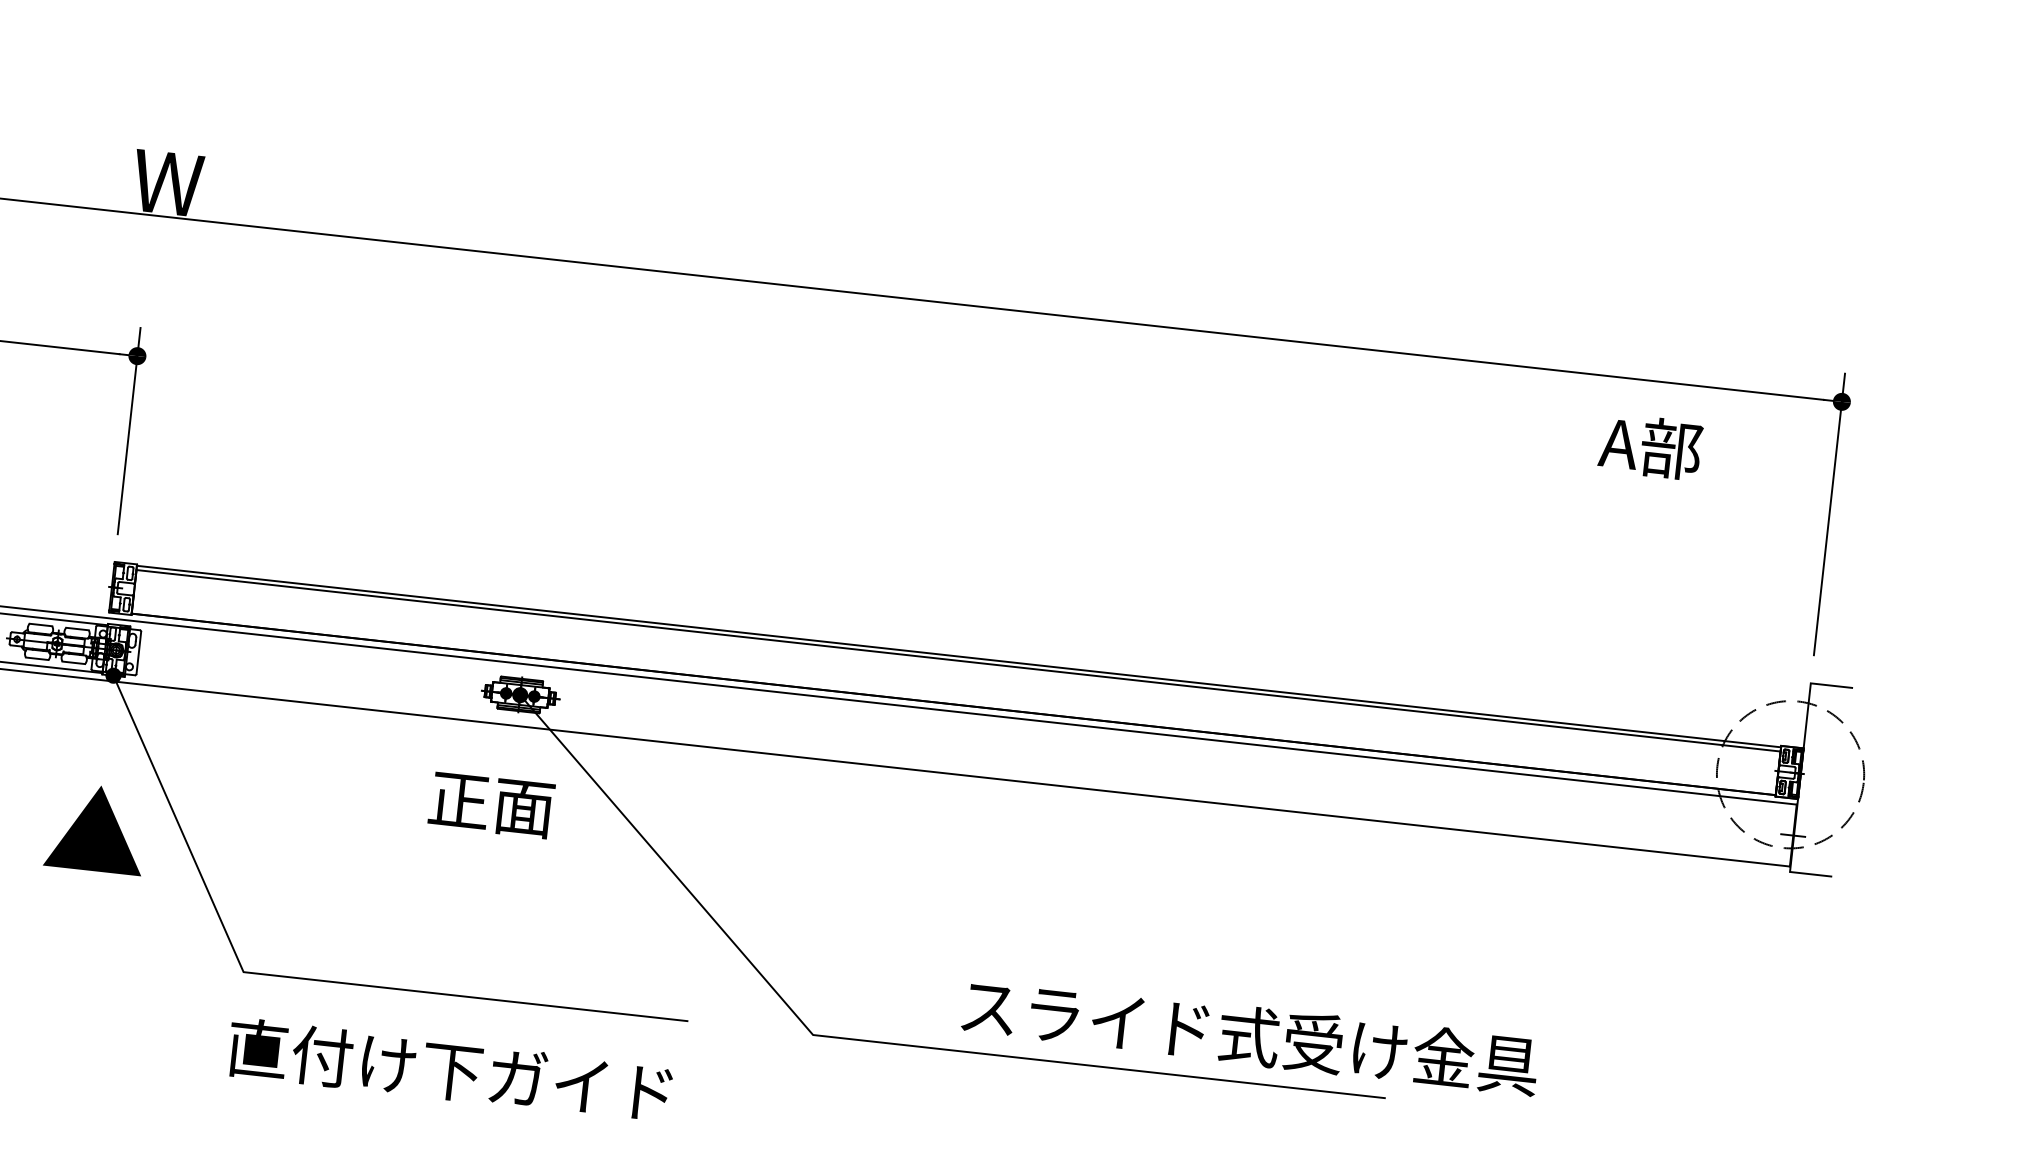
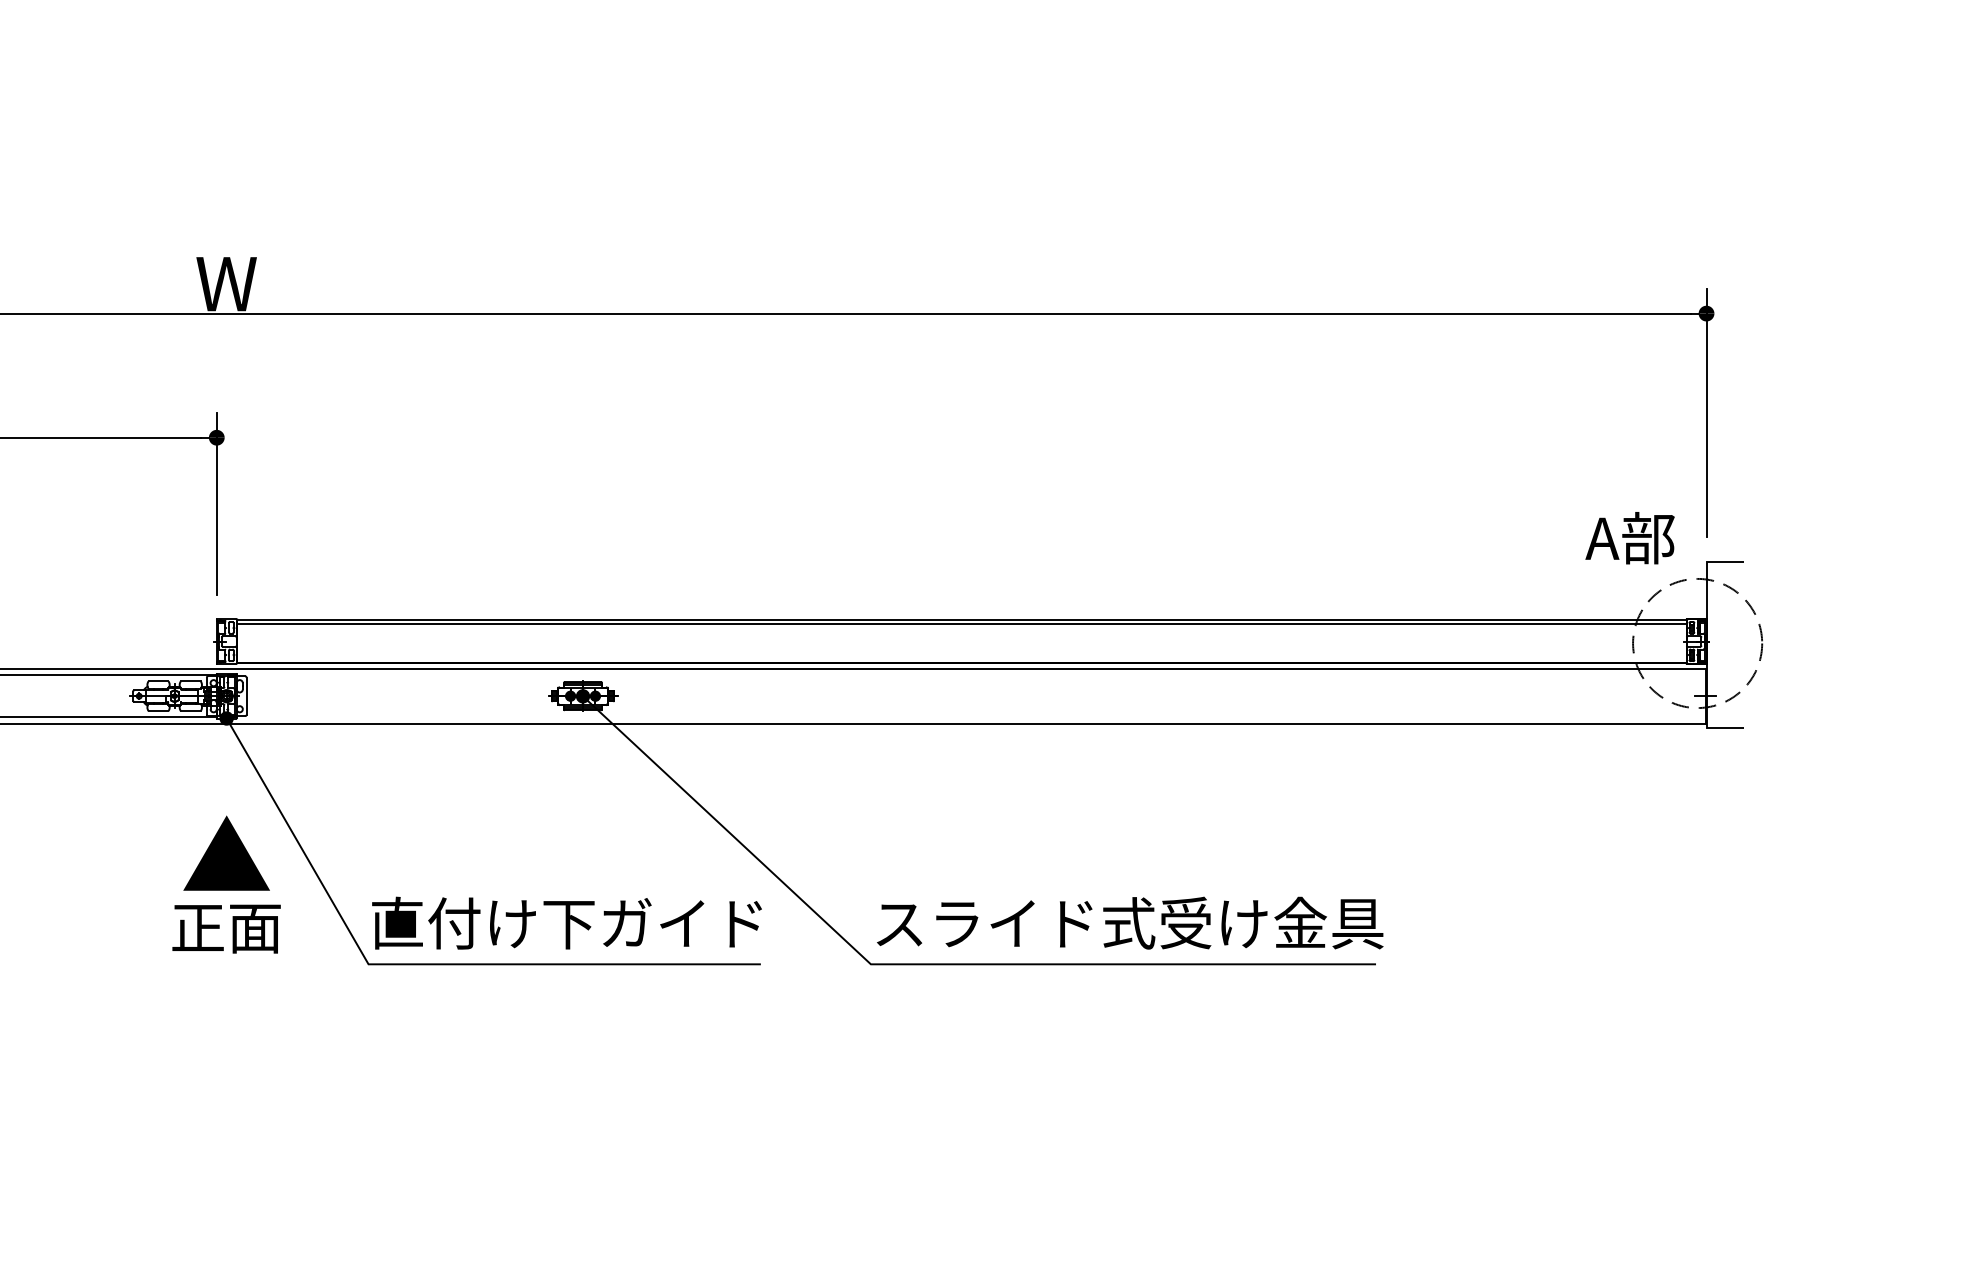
text: (1649, 447) -> (1629, 538), moved
text: (491, 804) -> (226, 928), moved
text: (1250, 1035) -> (1130, 922), moved
text: (449, 1069) -> (566, 922), moved

